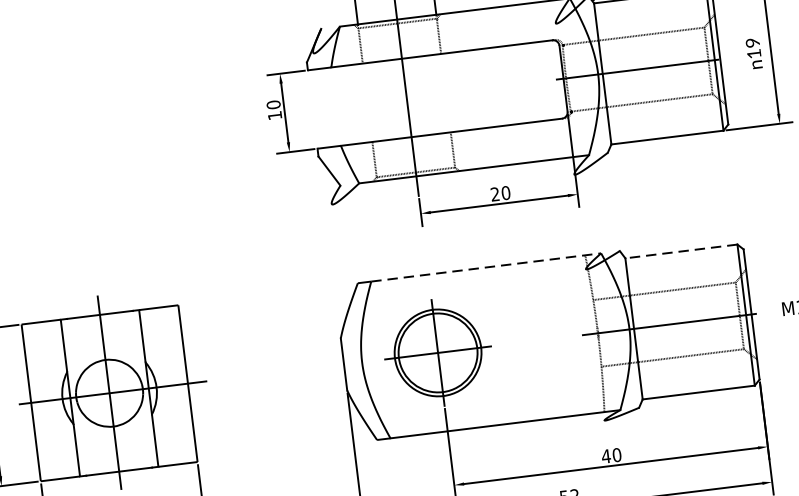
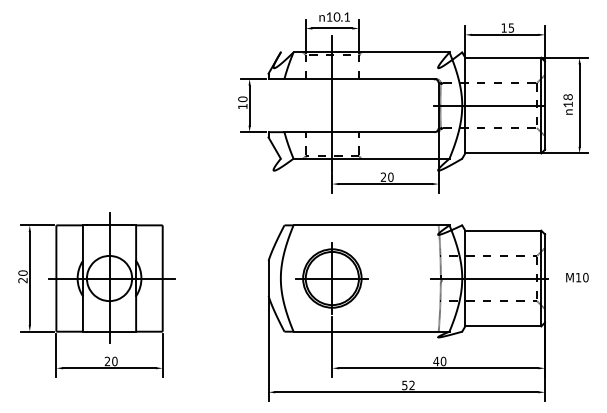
text: (753, 43) -> (568, 97), 19 -> 18
line: (680, 251) -> (502, 230), dashed -> solid
line: (486, 267) -> (371, 225), dashed -> solid

